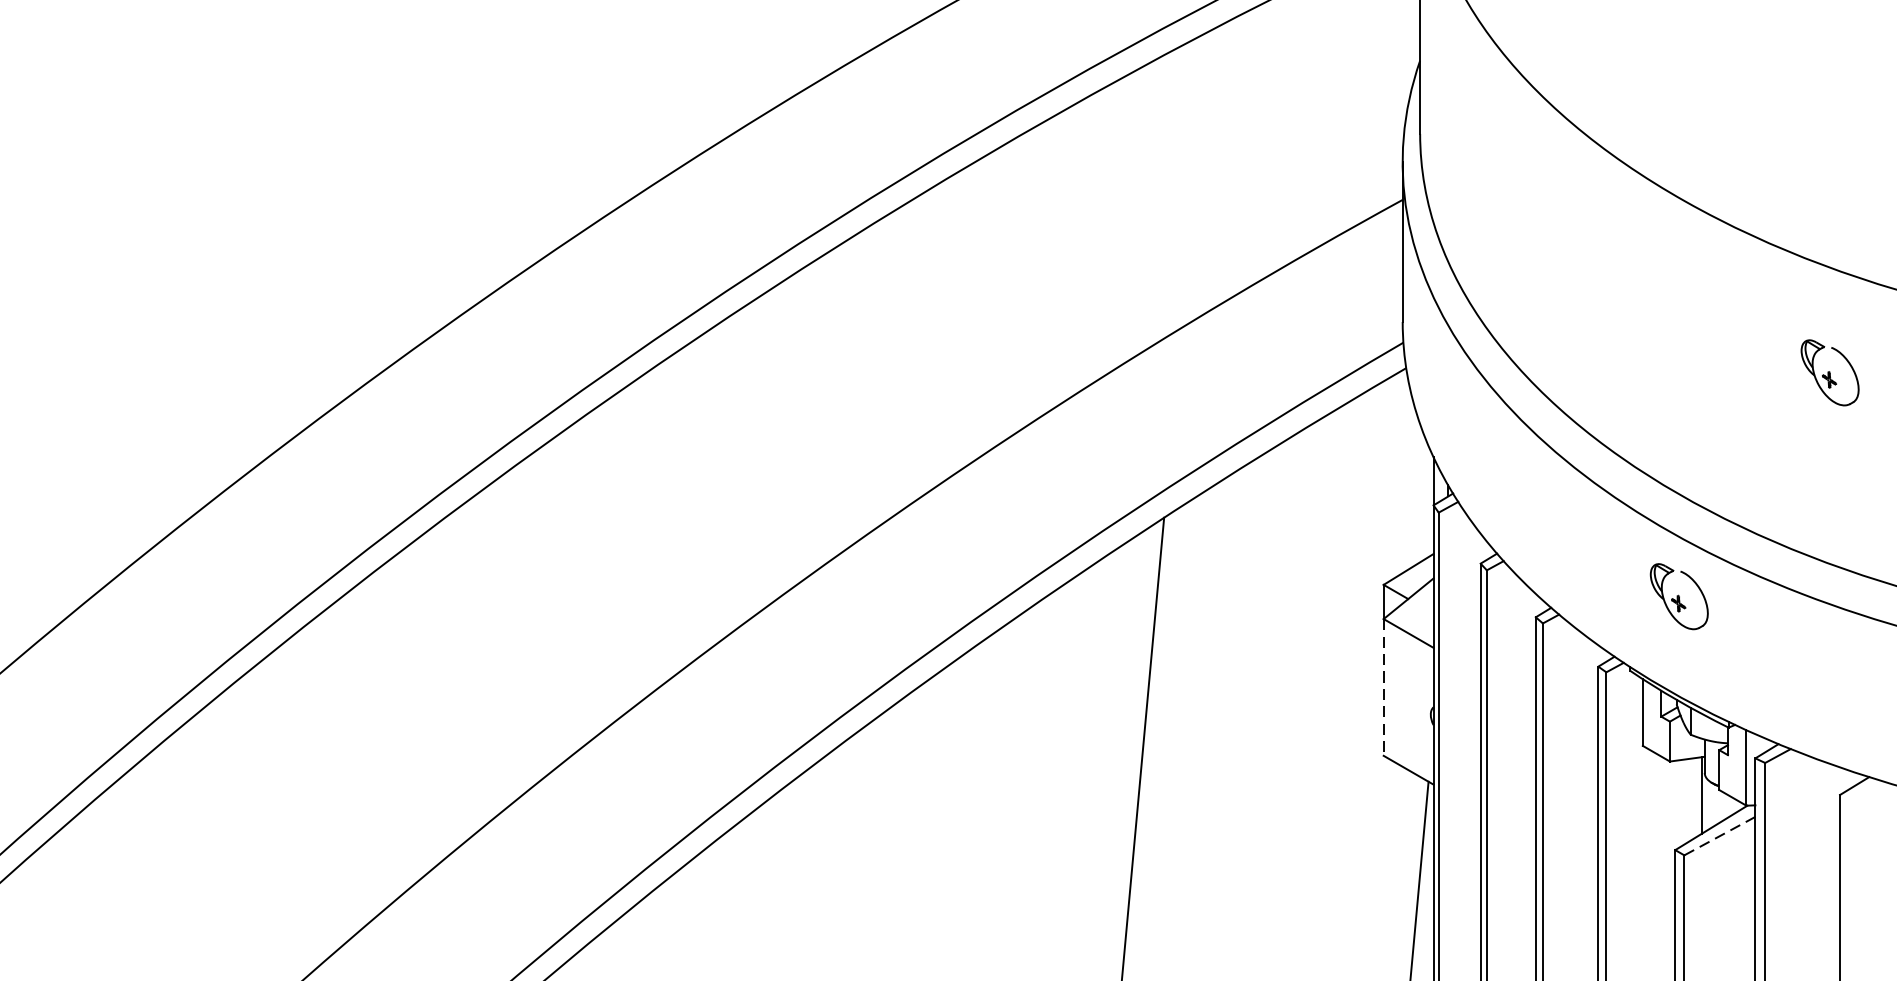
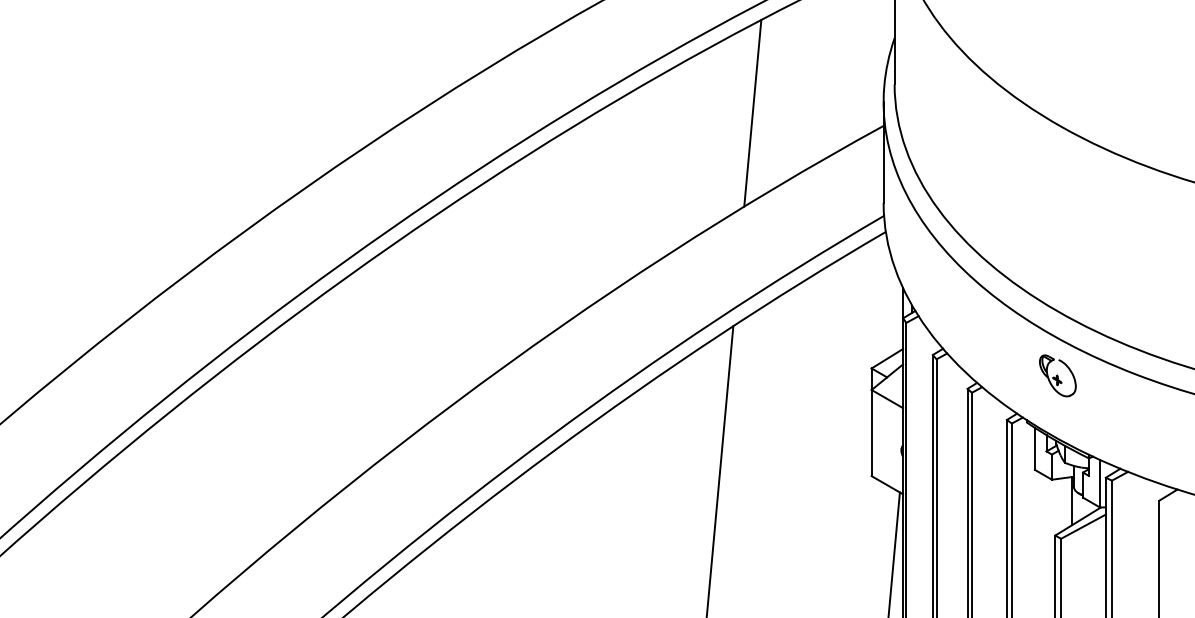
line: (1194, 178) -> (752, 112), added
part: (1829, 372) -> (1152, 234), removed
line: (1383, 688) -> (871, 433), dashed -> solid
line: (1719, 835) -> (1083, 526), dashed -> solid

